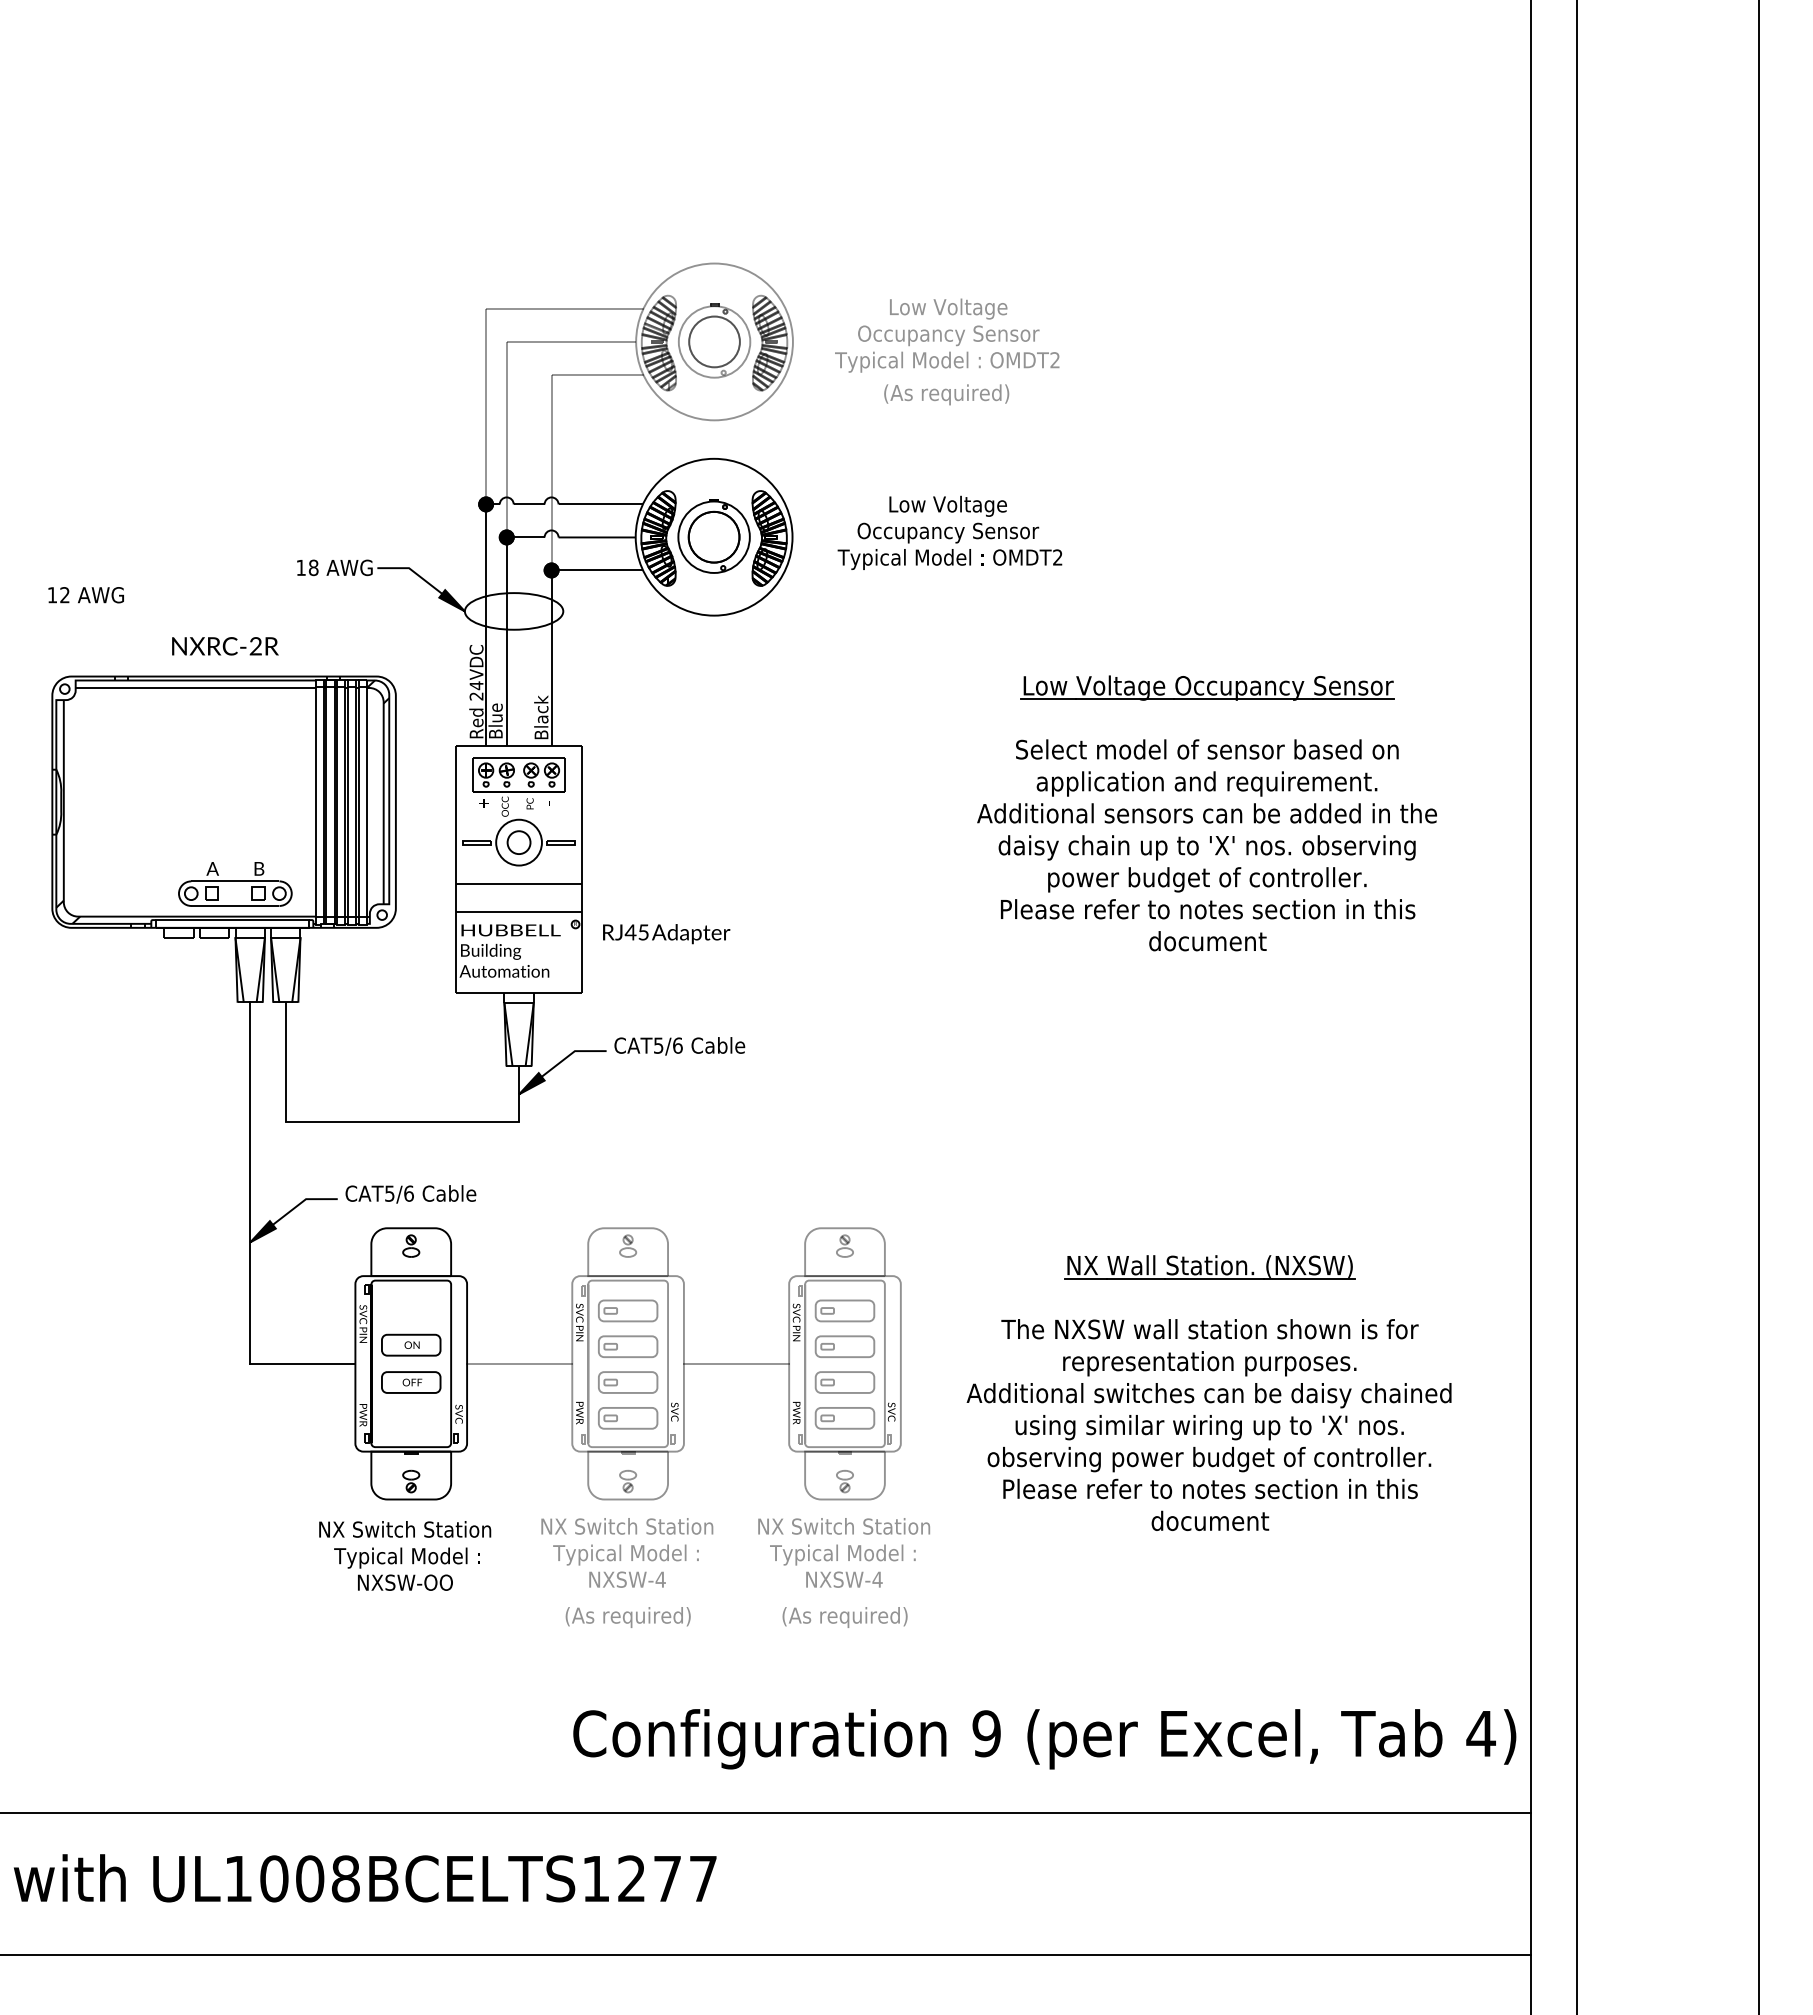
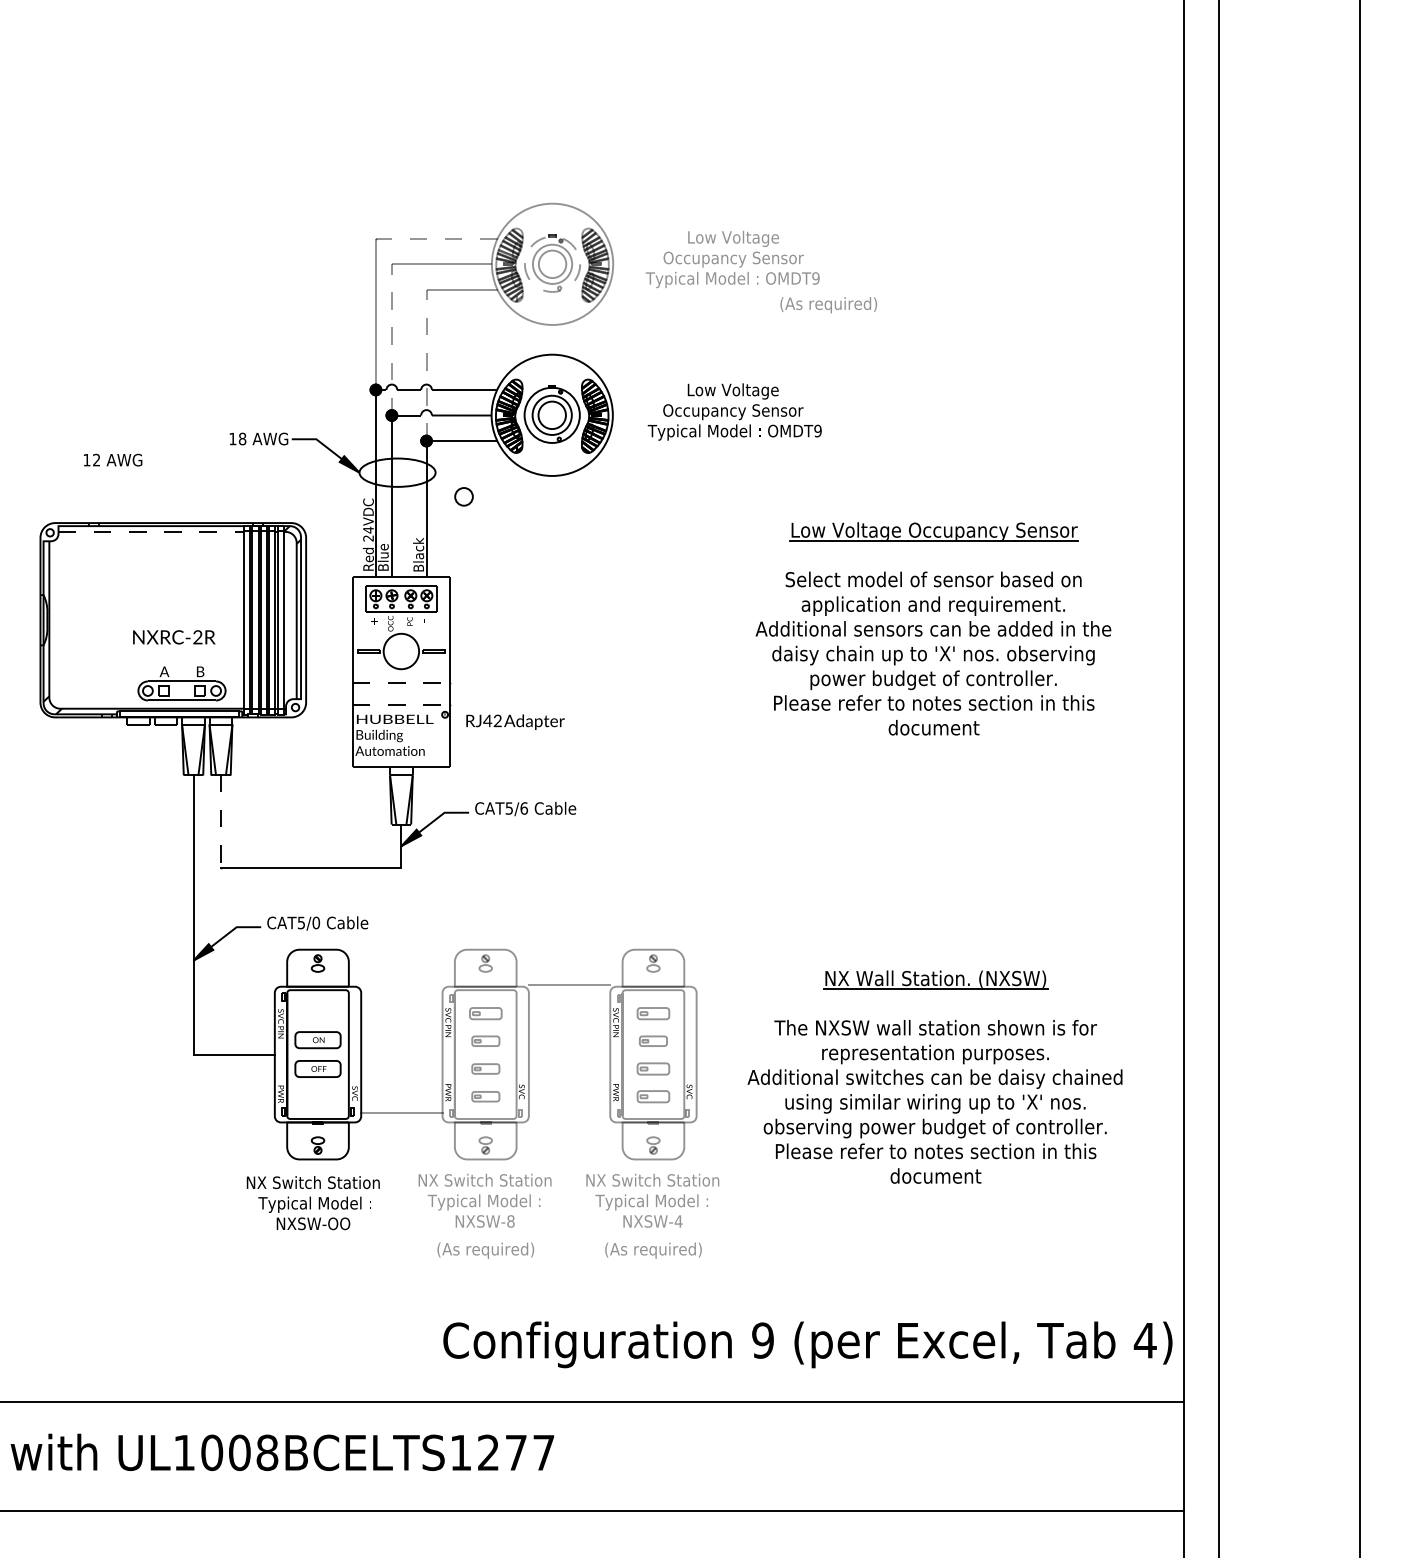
line: (563, 308) -> (435, 238), solid -> dashed
circle: (714, 341) -> (552, 263), size x0.7
circle: (714, 341) -> (552, 263), solid -> dashed
text: (1054, 360) -> (815, 278), OMDT2 -> OMDT9
text: (946, 394) -> (828, 304), moved
line: (506, 439) -> (391, 339), solid -> dashed
line: (551, 472) -> (426, 365), solid -> dashed
circle: (713, 536) -> (551, 414), size x0.7
text: (1057, 557) -> (817, 431), OMDT2 -> OMDT9
text: (85, 595) -> (112, 460), moved
text: (225, 646) -> (174, 637), moved
line: (196, 687) -> (151, 531), solid -> dashed
circle: (518, 842) -> (463, 496), moved
line: (519, 883) -> (401, 683), solid -> dashed
line: (519, 912) -> (401, 705), solid -> dashed
text: (643, 932) -> (497, 721), RJ45 -> RJ42
line: (285, 1062) -> (220, 821), solid -> dashed
text: (408, 1193) -> (315, 922), CAT5/6 -> CAT5/0
part: (628, 1310) -> (486, 1013), size x0.7
part: (844, 1310) -> (653, 1013), size x0.7
part: (628, 1346) -> (486, 1041), size x0.6
part: (844, 1346) -> (653, 1041), size x0.6
line: (519, 1363) -> (401, 1113), moved
line: (736, 1363) -> (569, 984), moved
part: (628, 1382) -> (486, 1068), size x0.6
part: (844, 1382) -> (653, 1068), size x0.7
part: (628, 1418) -> (486, 1096), size x0.6
part: (844, 1418) -> (653, 1096), size x0.7
text: (660, 1579) -> (510, 1221), NXSW-4 -> NXSW-8

